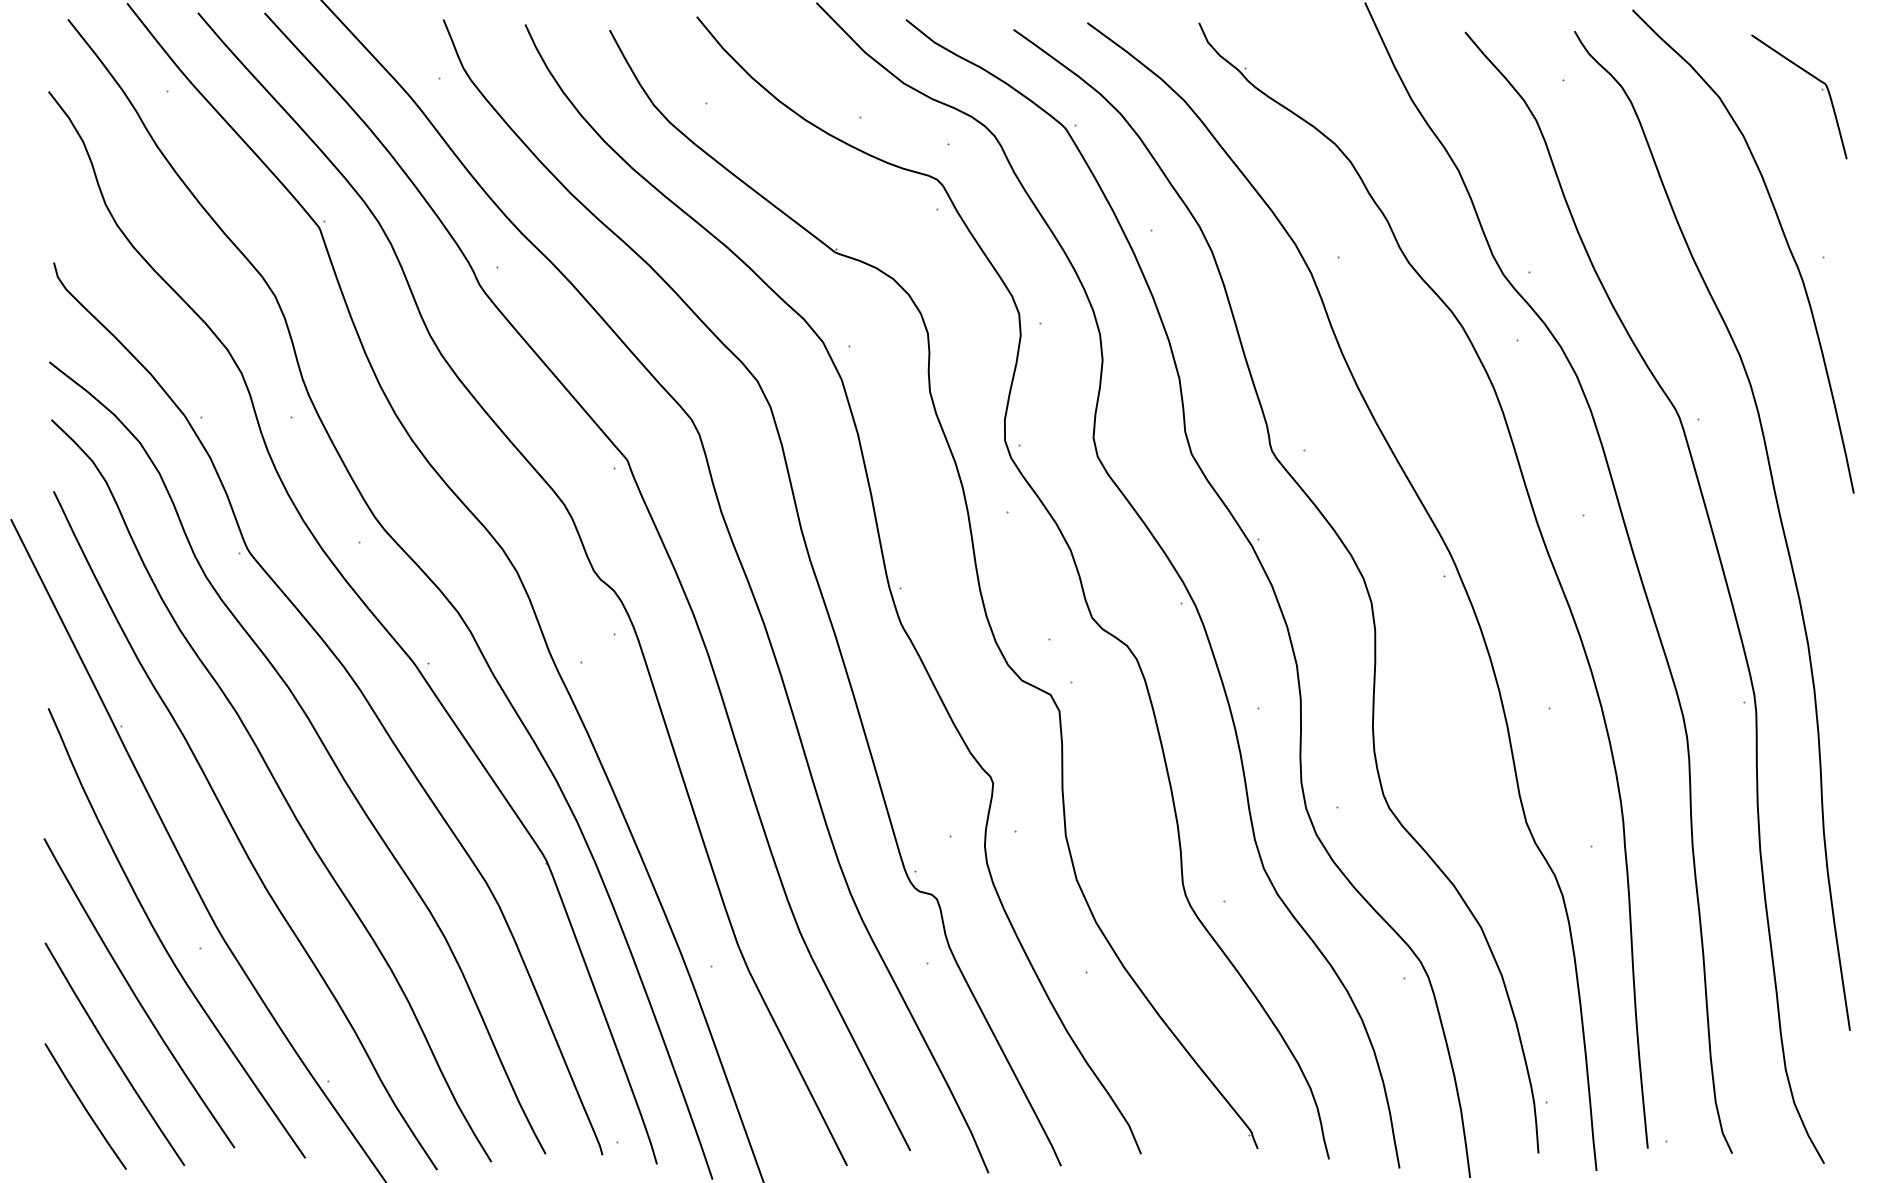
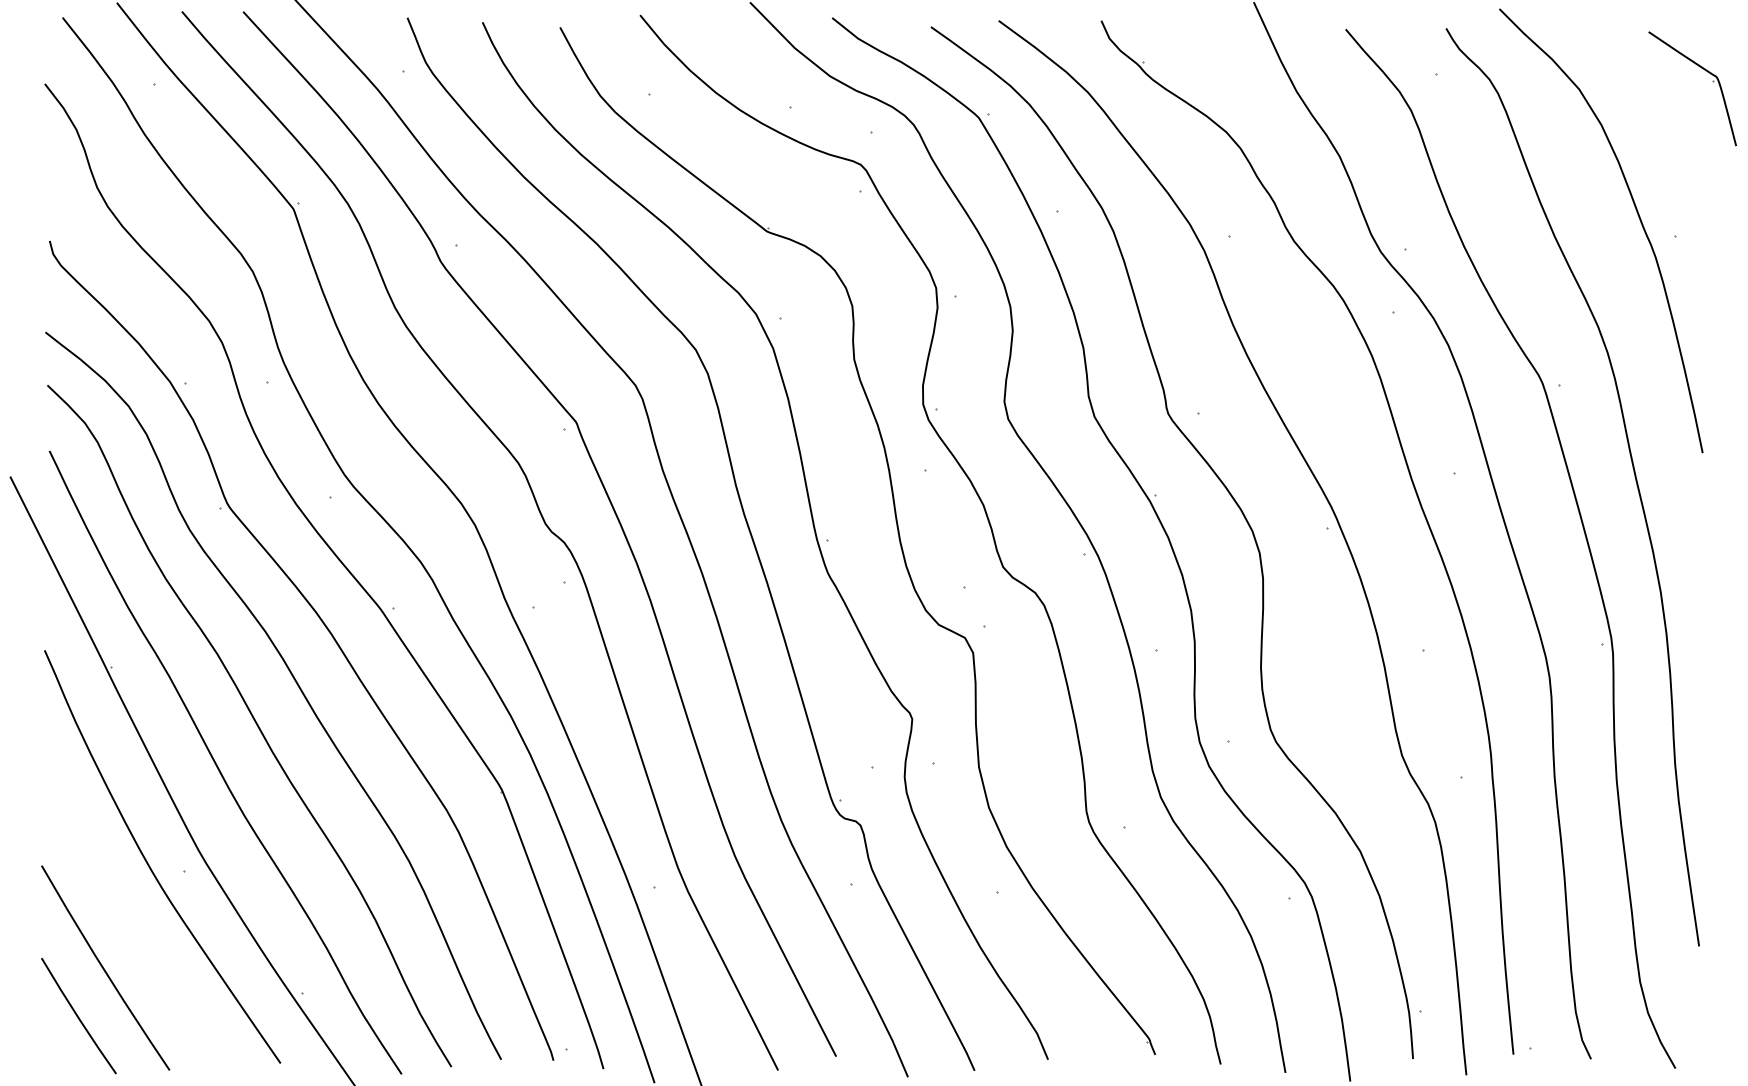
part: (1820, 88) -> (1712, 81), moved
curve: (136, 994) -> (125, 913), removed

